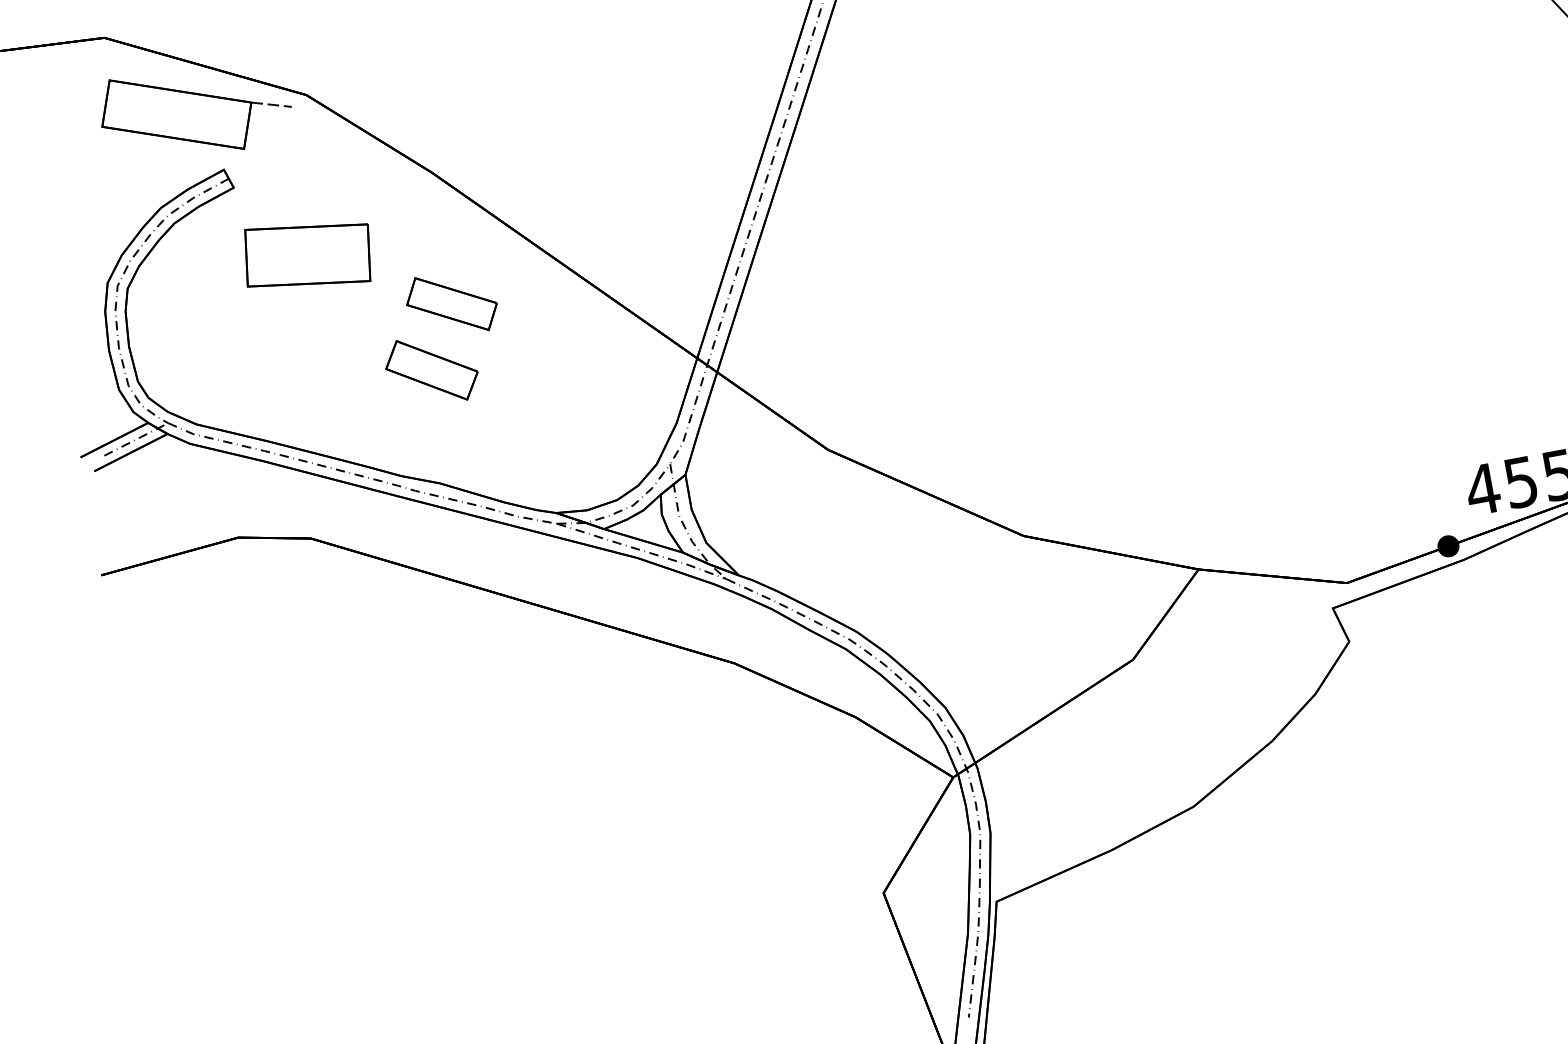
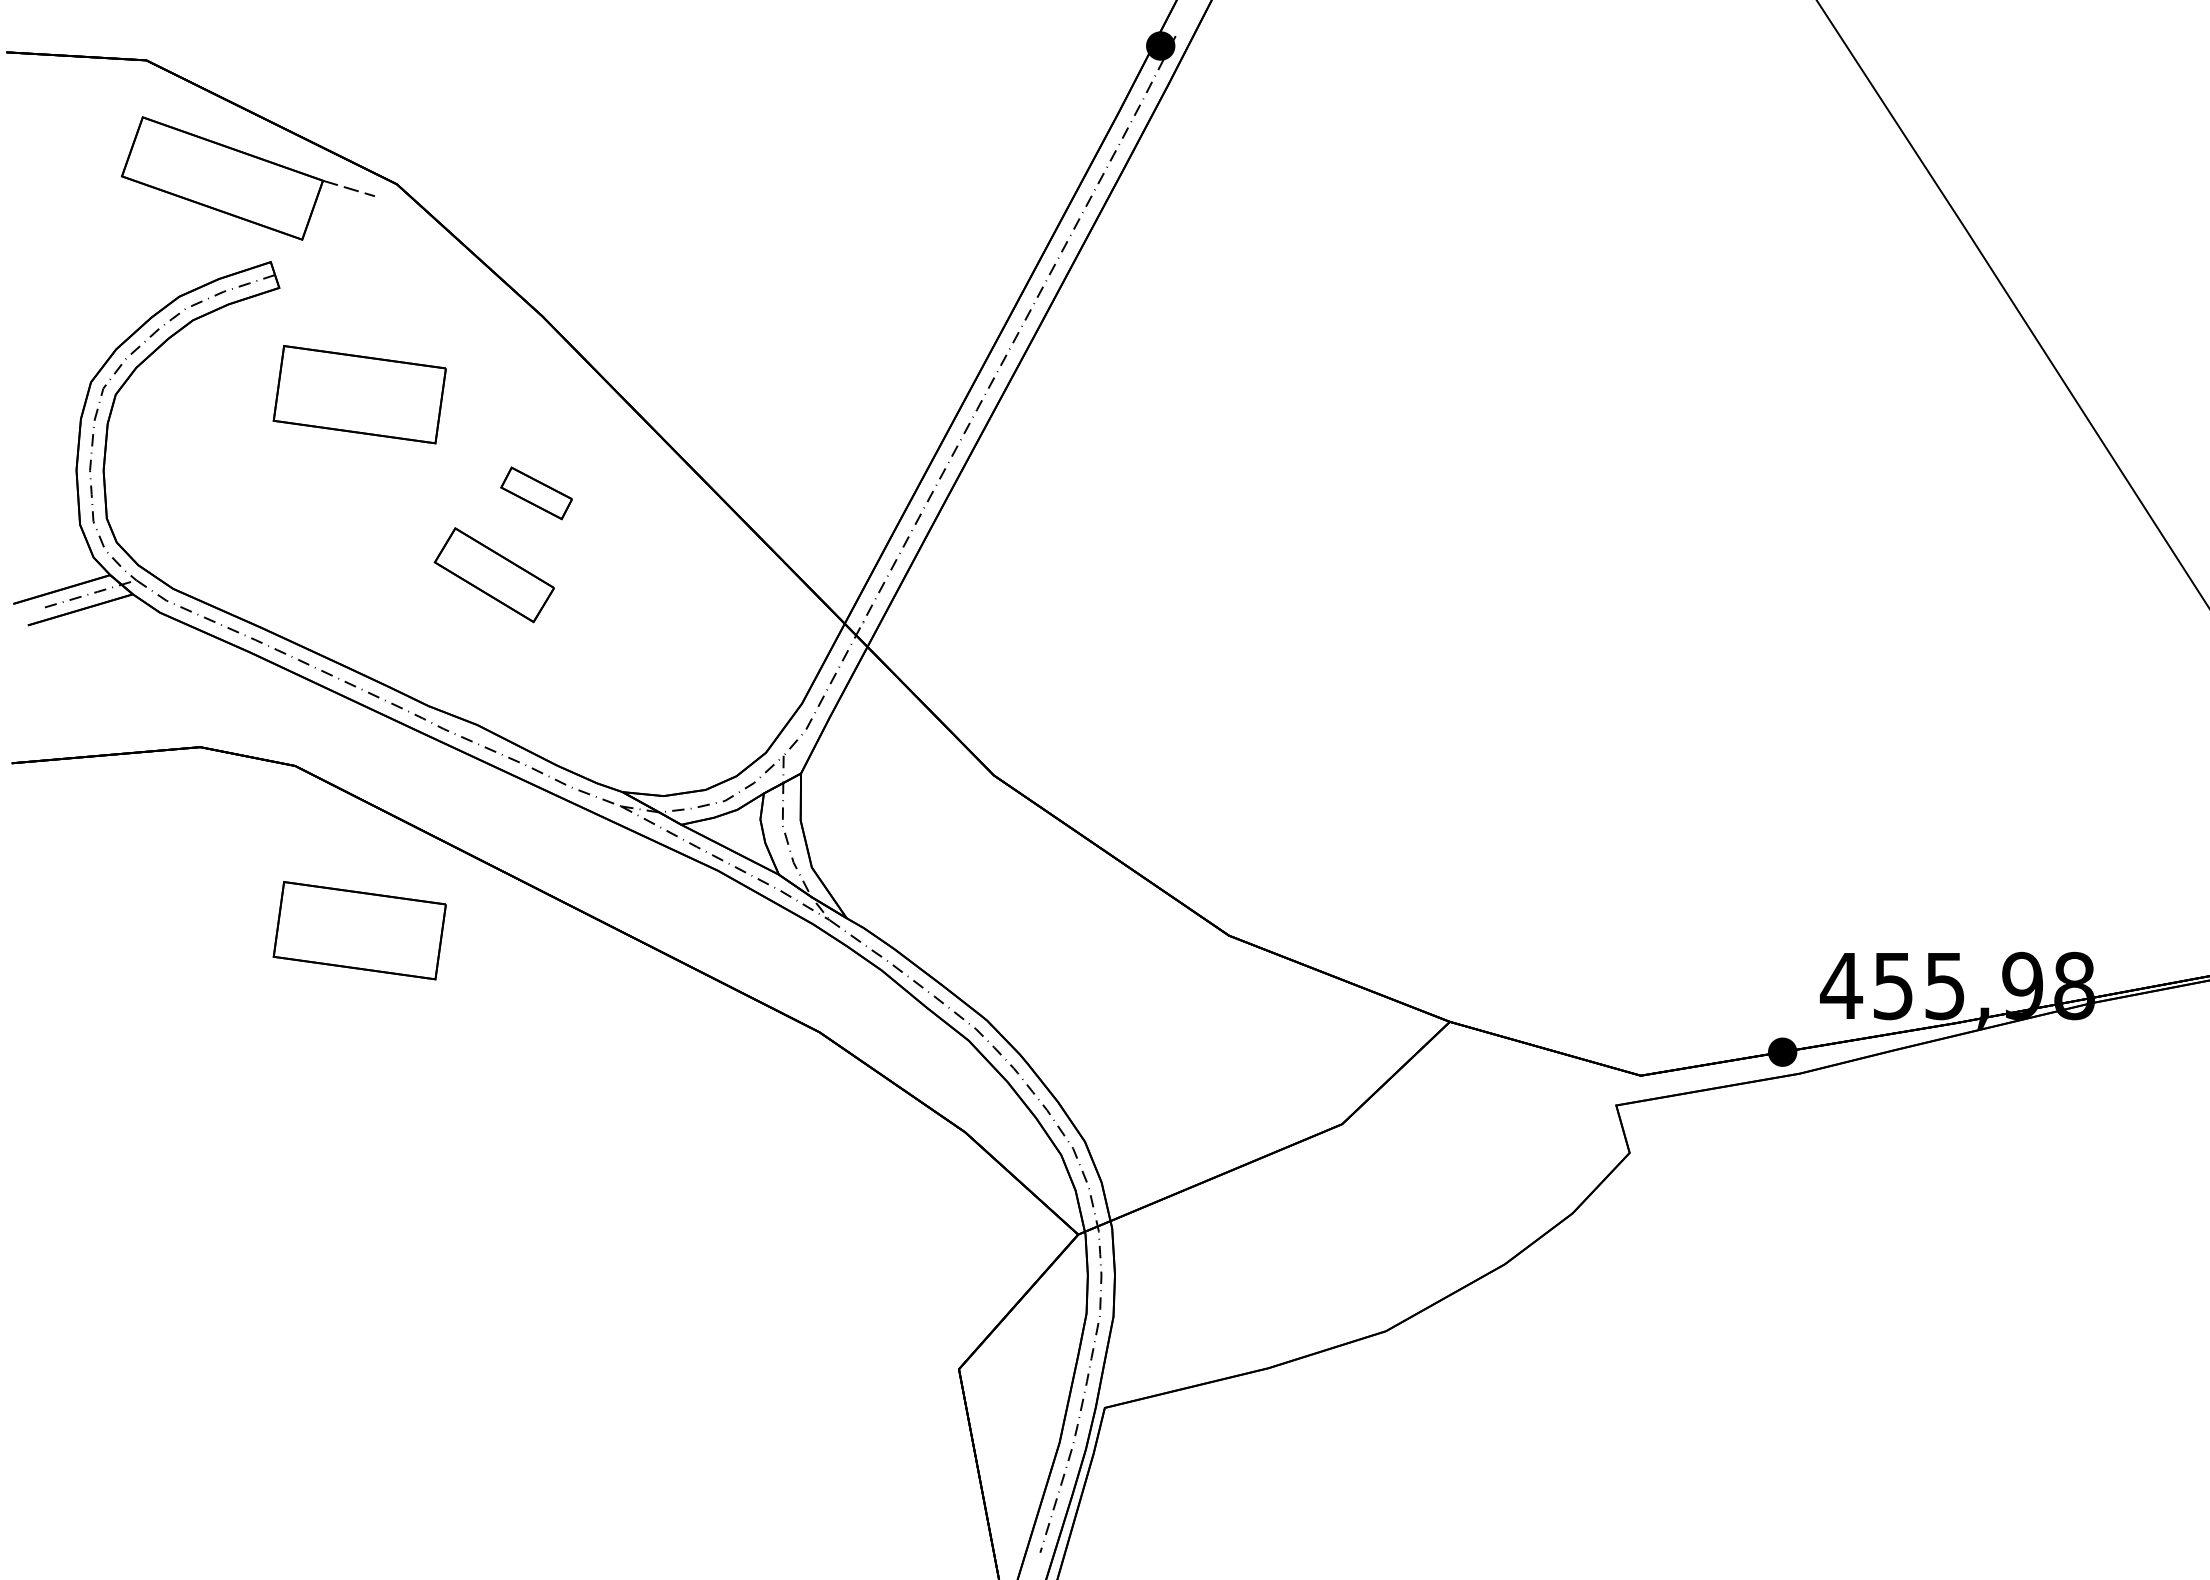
part: (451, 304) -> (536, 493), size x0.6
part: (380, 651) -> (359, 930), added

